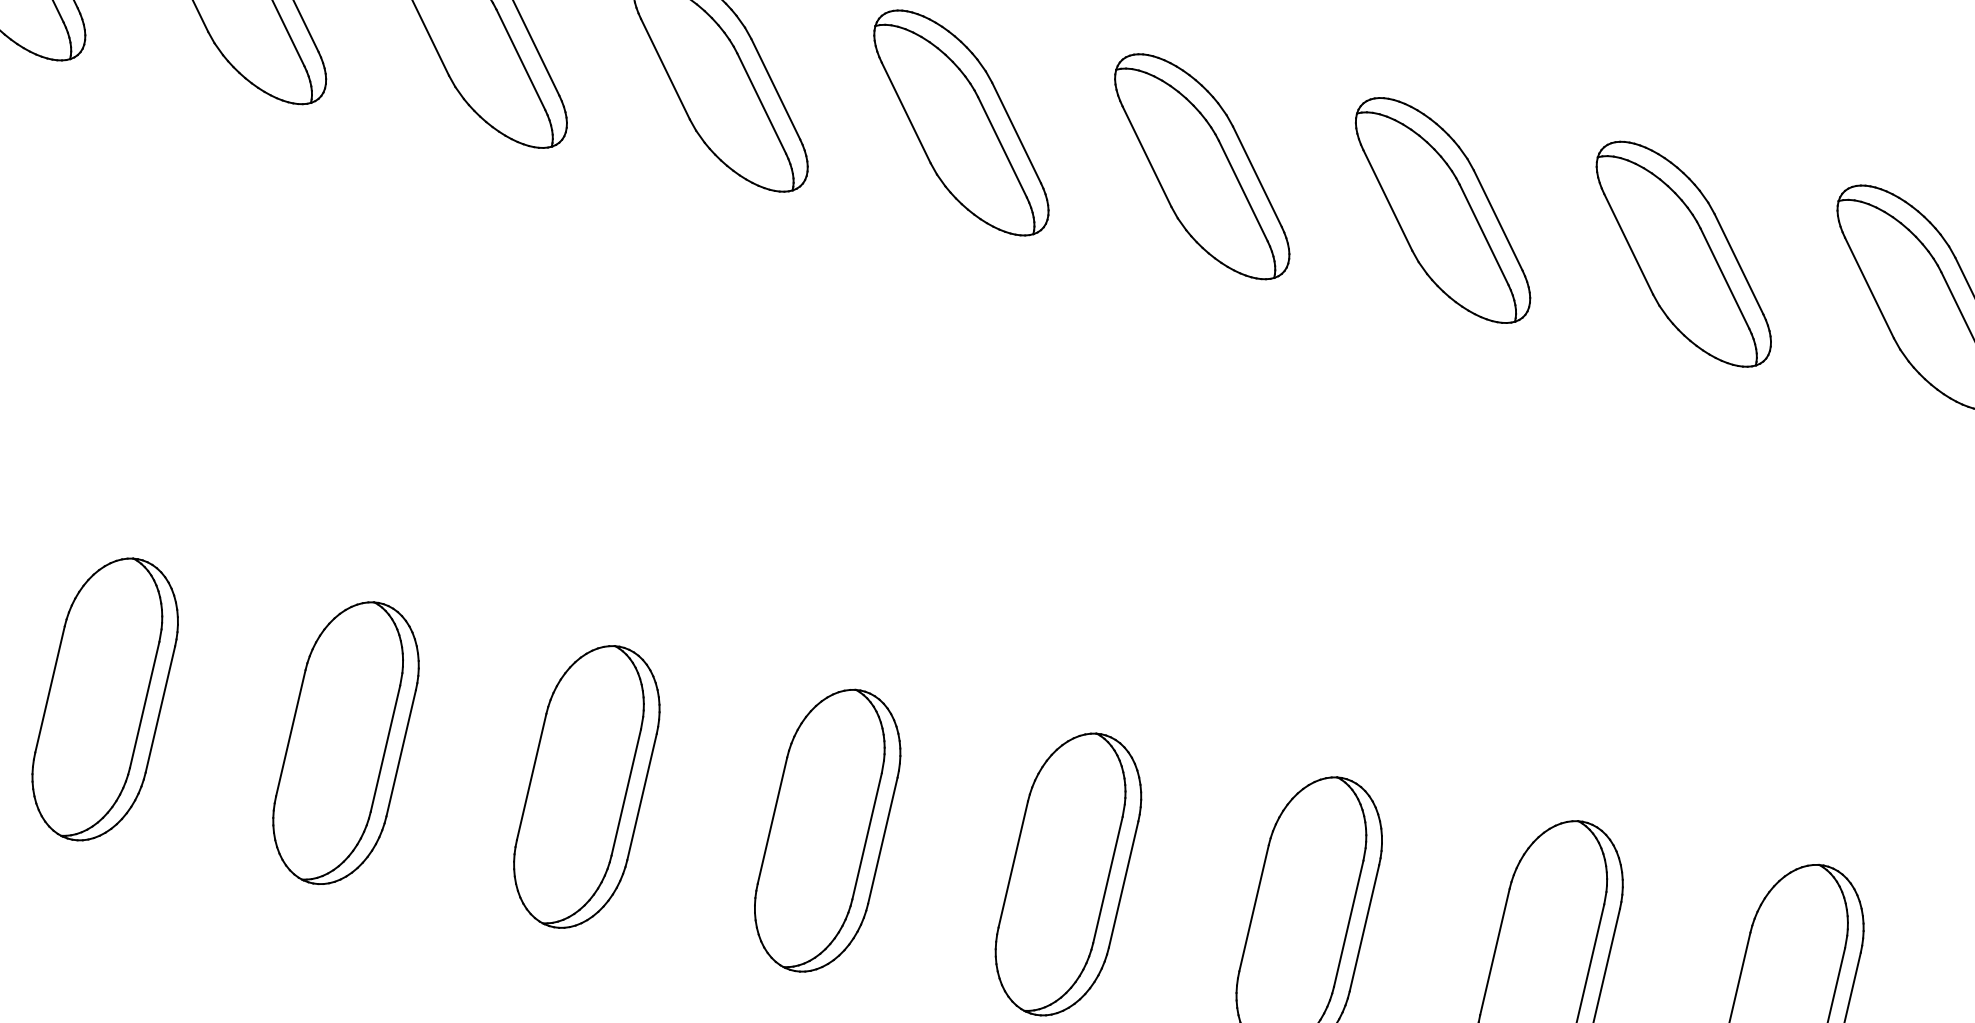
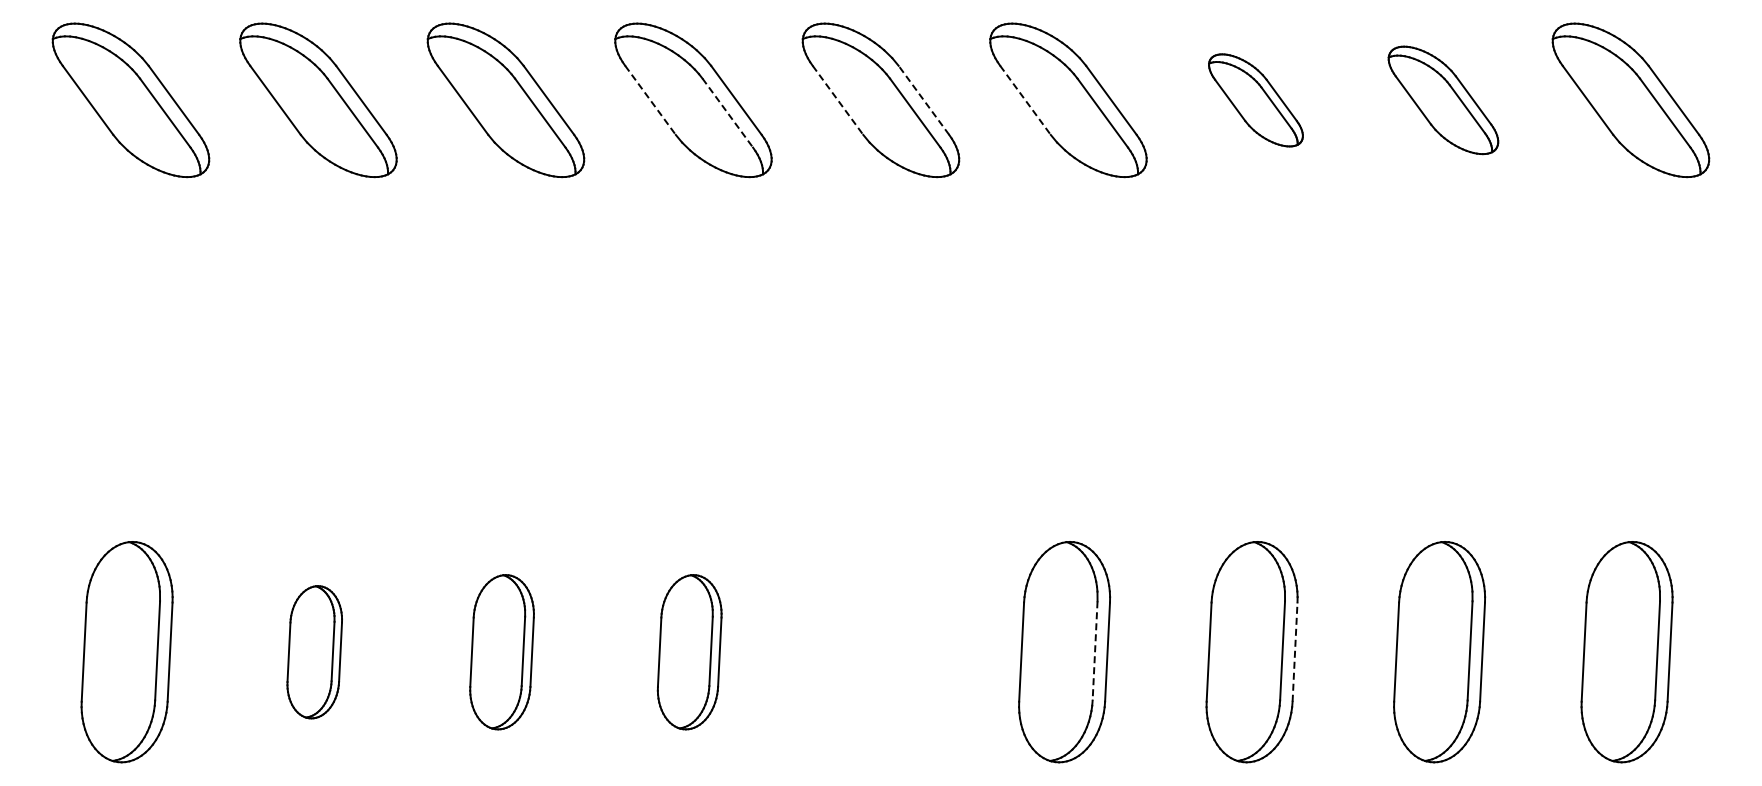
line: (665, 69) -> (650, 100), solid -> dashed
line: (761, 104) -> (727, 113), solid -> dashed
line: (906, 113) -> (838, 100), solid -> dashed
line: (1016, 133) -> (923, 100), solid -> dashed
line: (1147, 156) -> (1025, 100), solid -> dashed
part: (1442, 210) -> (1255, 100), size x0.6
part: (1683, 254) -> (1443, 100), size x0.7
part: (104, 699) -> (314, 652), size x0.6
part: (345, 743) -> (501, 652), size x0.7
part: (586, 787) -> (689, 652), size x0.7
part: (826, 831) -> (876, 652), removed
line: (1108, 879) -> (1095, 650), solid -> dashed
line: (1364, 928) -> (1295, 652), solid -> dashed

